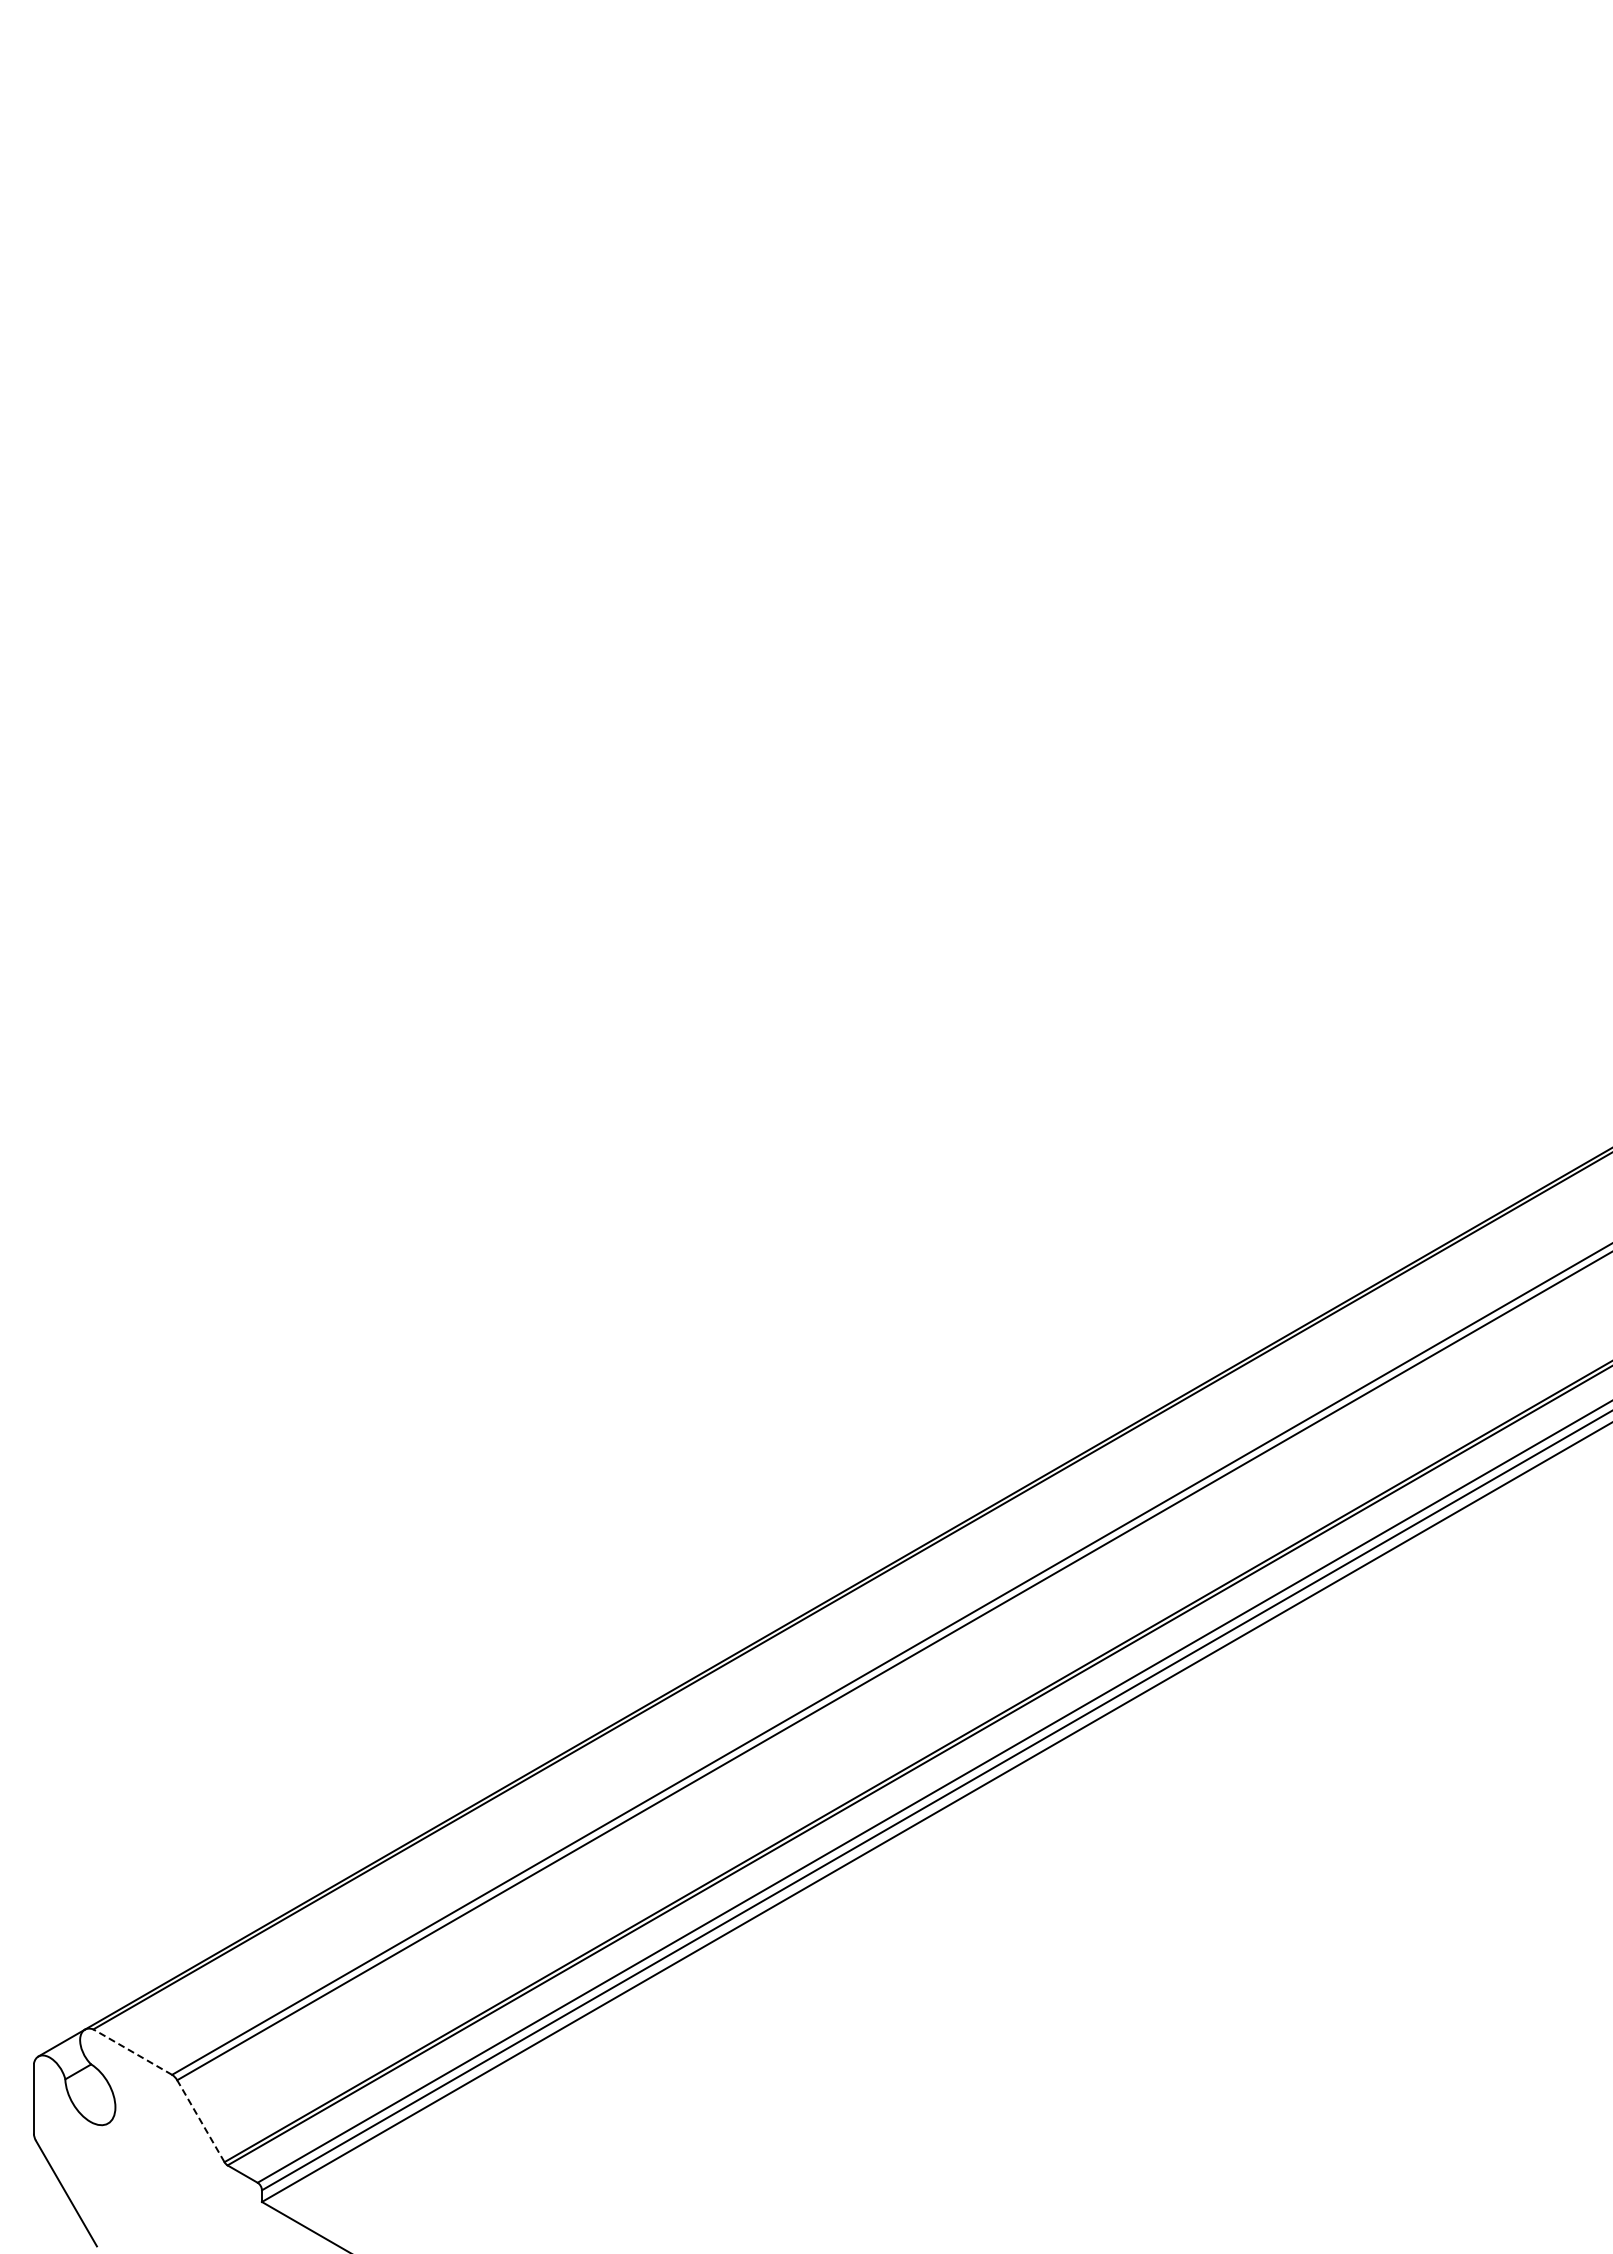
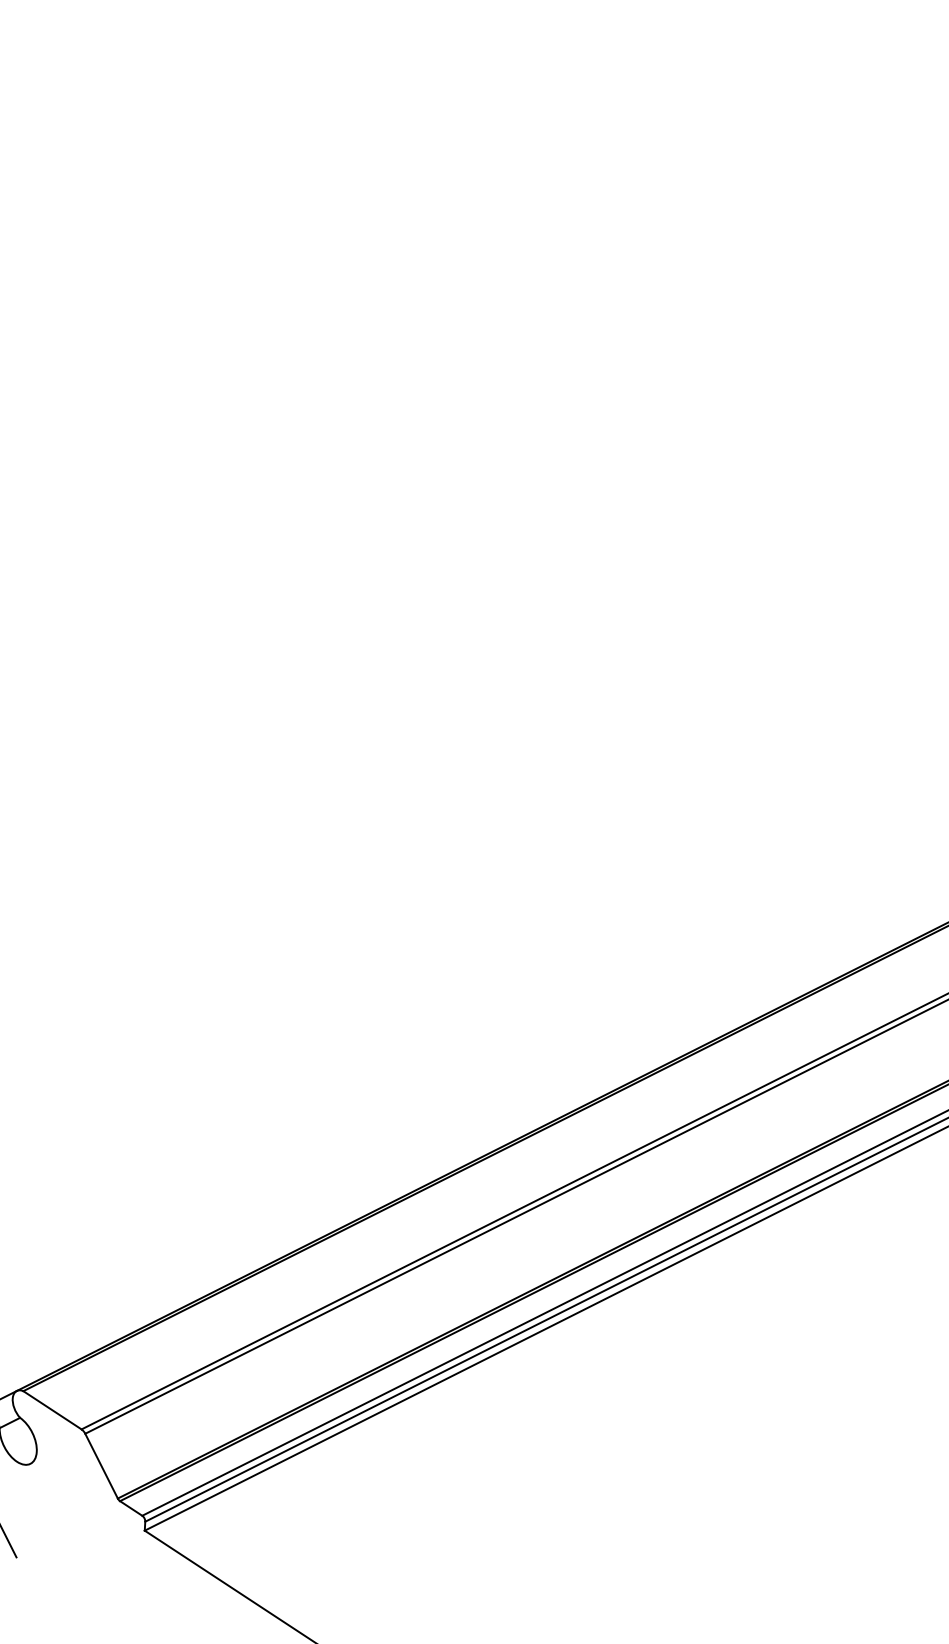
line: (132, 2051) -> (52, 1409), dashed -> solid
line: (200, 2120) -> (101, 1465), dashed -> solid

